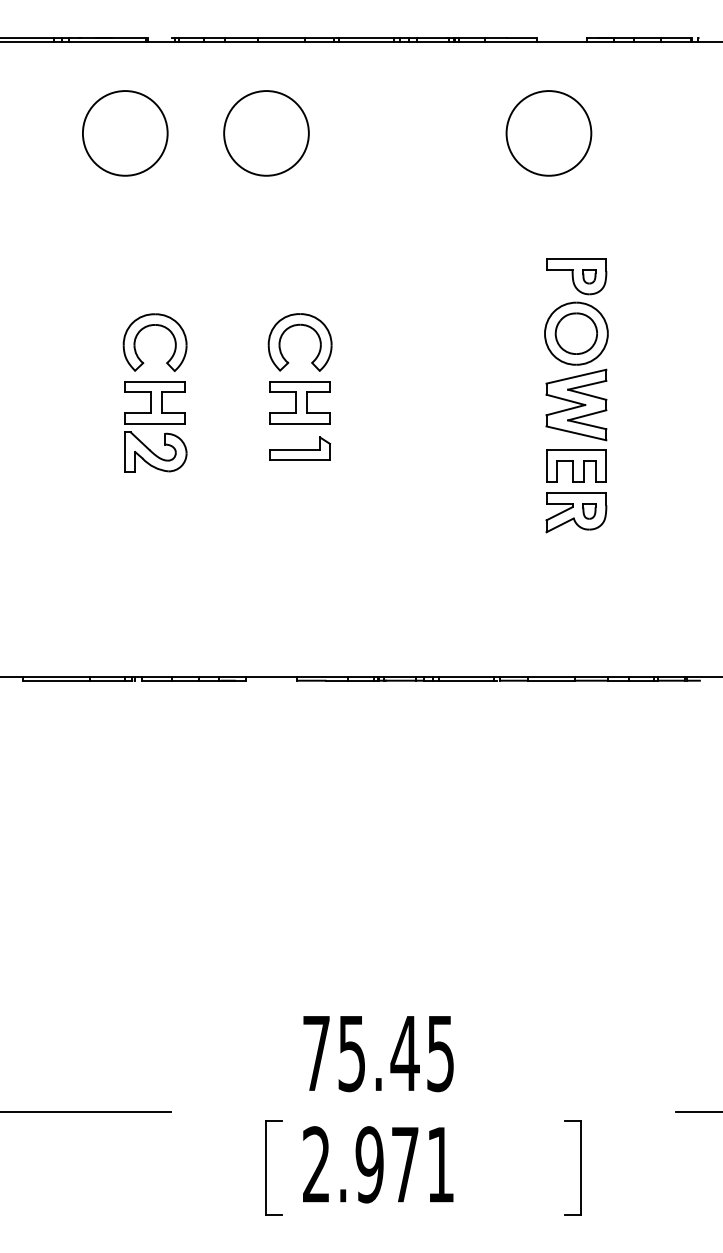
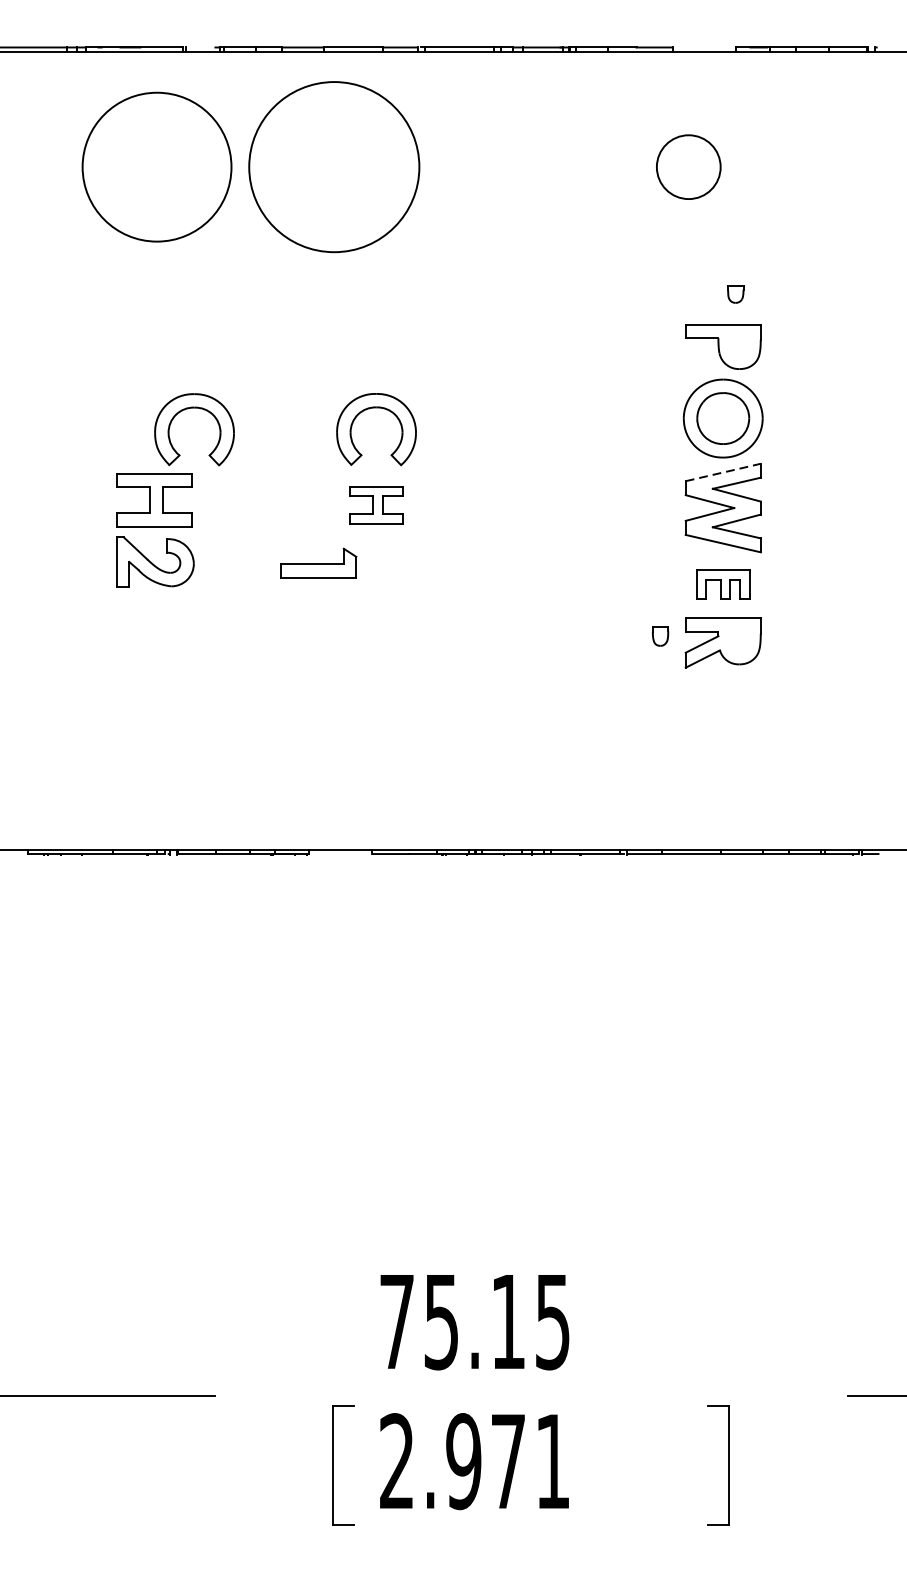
circle: (124, 133) -> (156, 167), size x1.4
circle: (266, 133) -> (334, 167), size x1.6
circle: (548, 133) -> (688, 167), size x0.6
part: (589, 276) -> (735, 294), moved
line: (576, 376) -> (723, 472), solid -> dashed
part: (299, 402) -> (375, 504), size x0.7
part: (155, 426) -> (154, 529), moved
part: (300, 448) -> (319, 562), moved
part: (576, 465) -> (723, 583), size x0.7
part: (589, 511) -> (660, 636), moved
text: (404, 1053) -> (507, 1321), 75.45 -> 75.15

